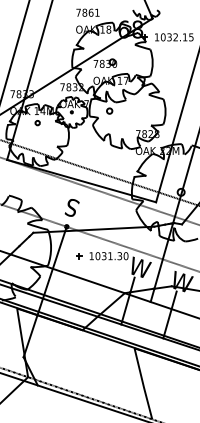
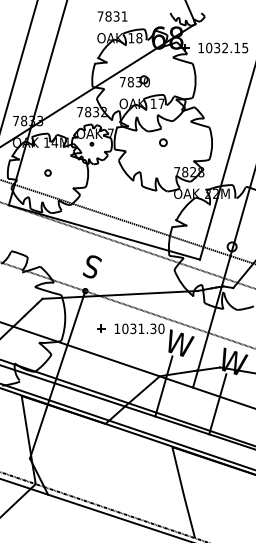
text: (91, 12) -> (116, 16), 7861 -> 7831
part: (109, 110) -> (163, 142), moved
part: (37, 122) -> (47, 172), moved

